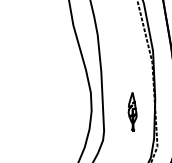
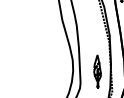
part: (132, 111) -> (97, 71), size x1.43

